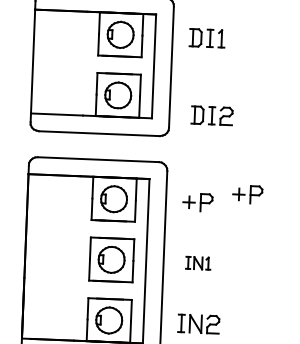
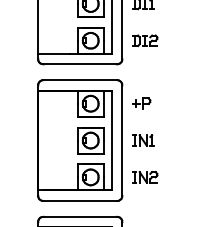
part: (212, 115) -> (145, 40), moved
part: (247, 194) -> (171, 97), removed
part: (198, 263) -> (143, 140), size x1.43

